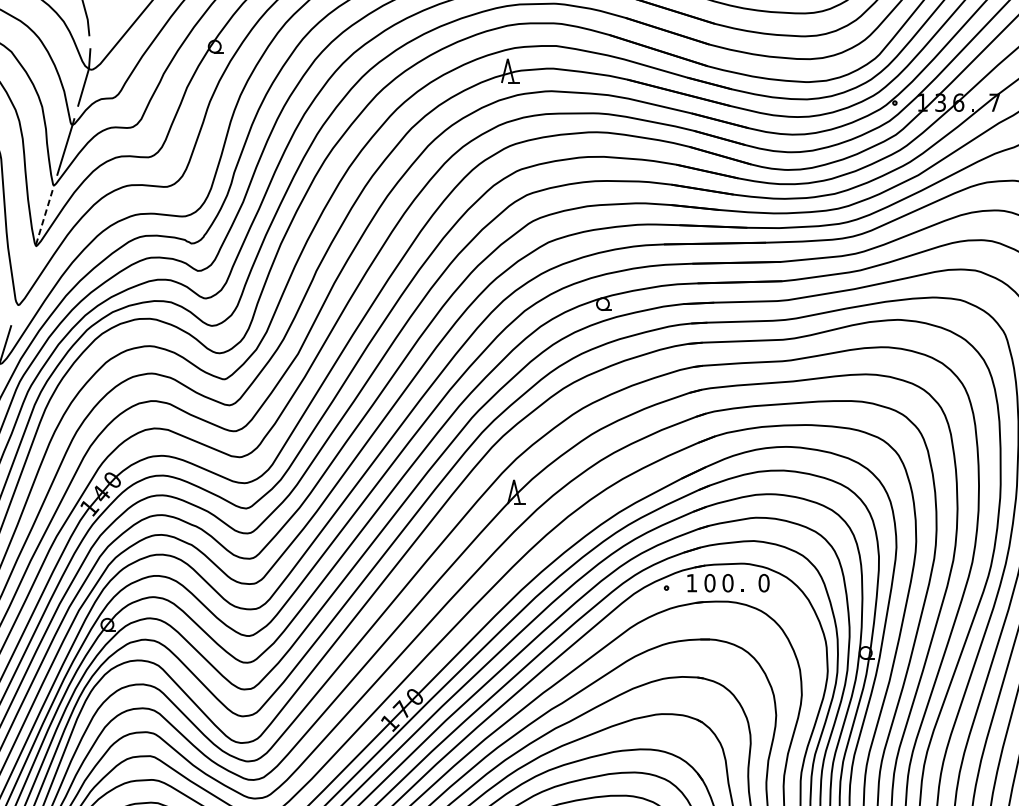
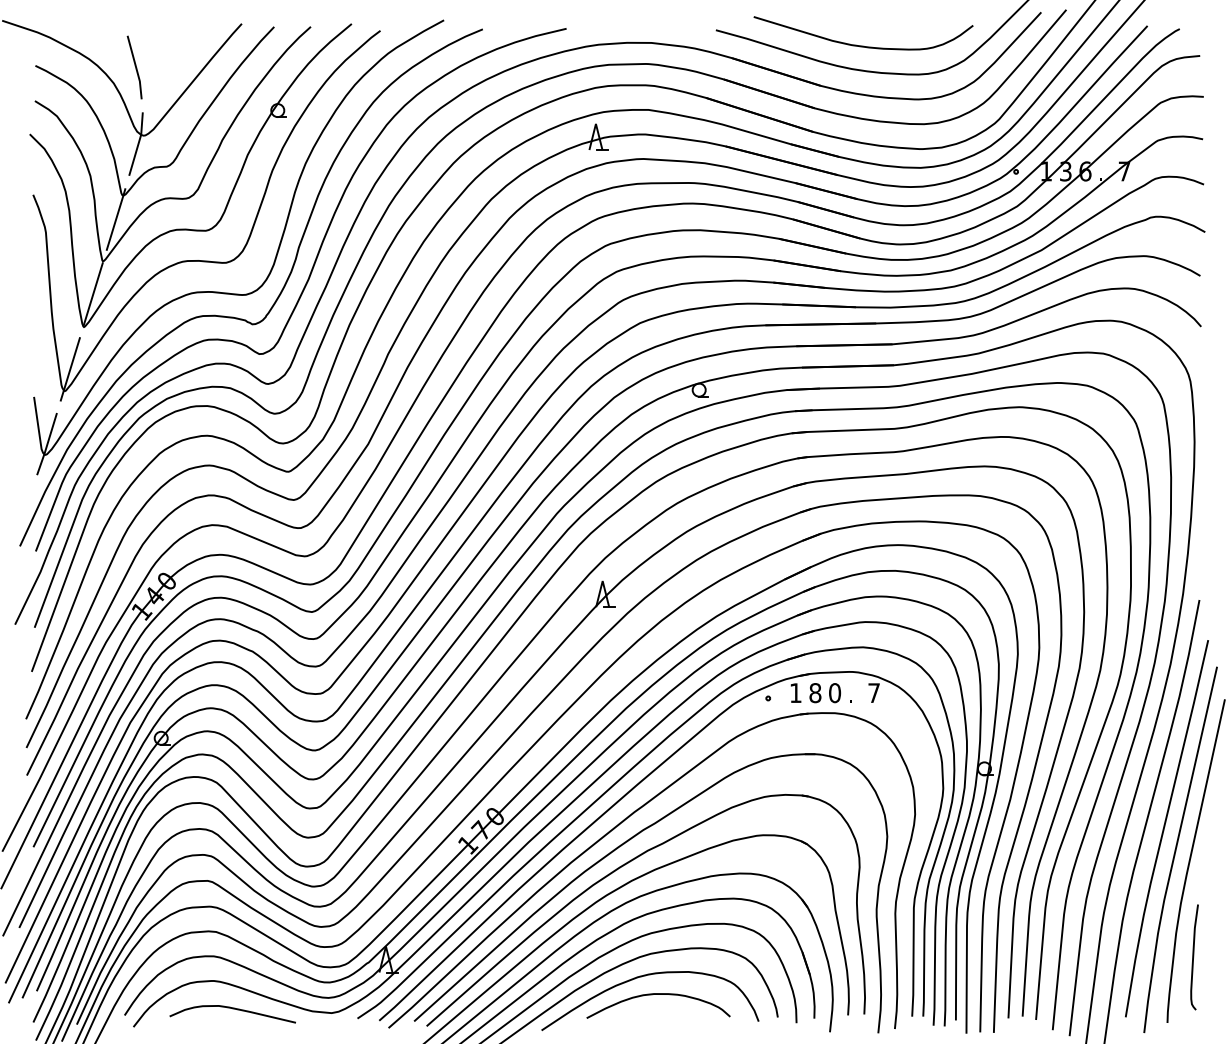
line: (45, 216) -> (93, 294), dashed -> solid
line: (22, 285) -> (69, 369), added
text: (710, 582) -> (815, 692), 0 -> 8
text: (764, 583) -> (874, 693), 0 -> 7

